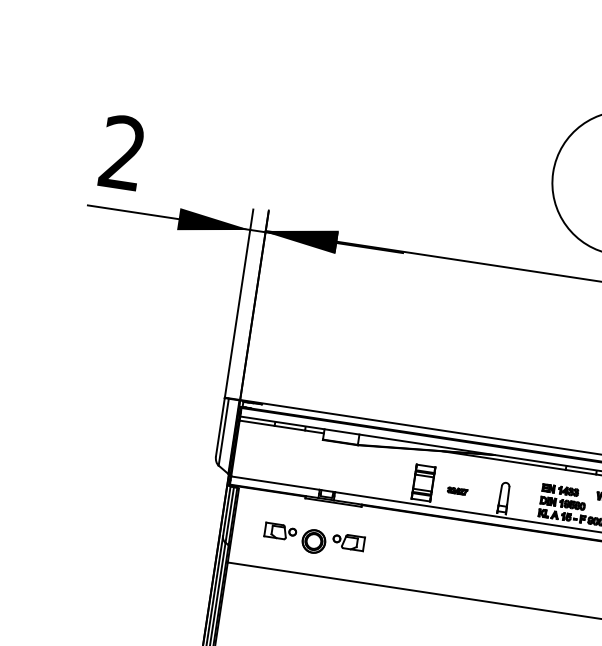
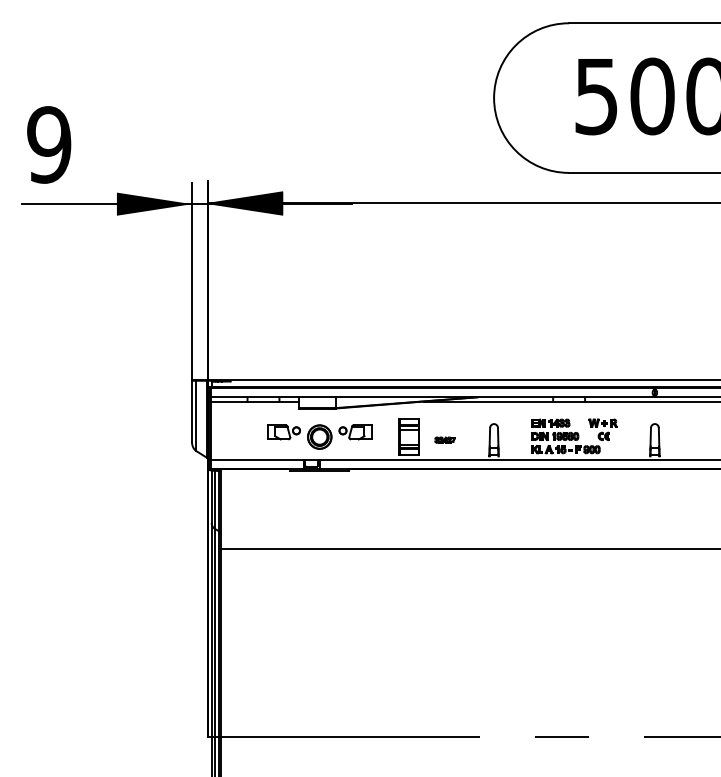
text: (123, 152) -> (49, 144), 2 -> 9
part: (313, 540) -> (319, 436), moved

